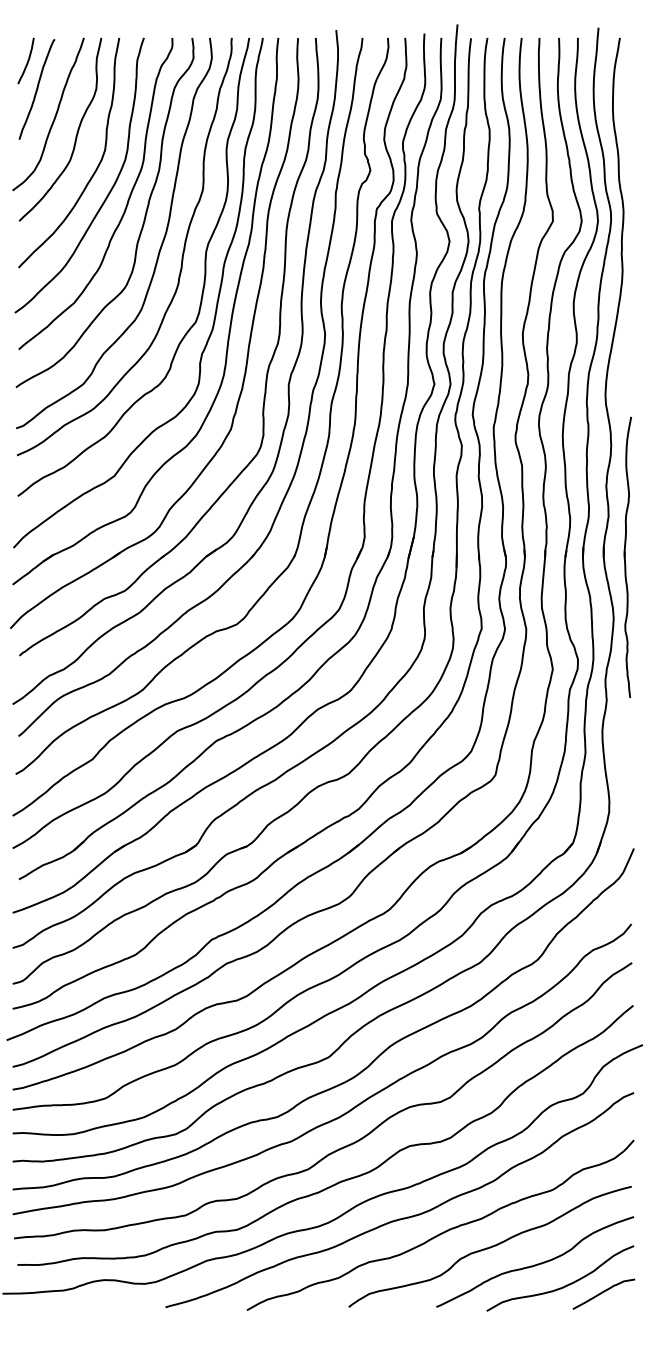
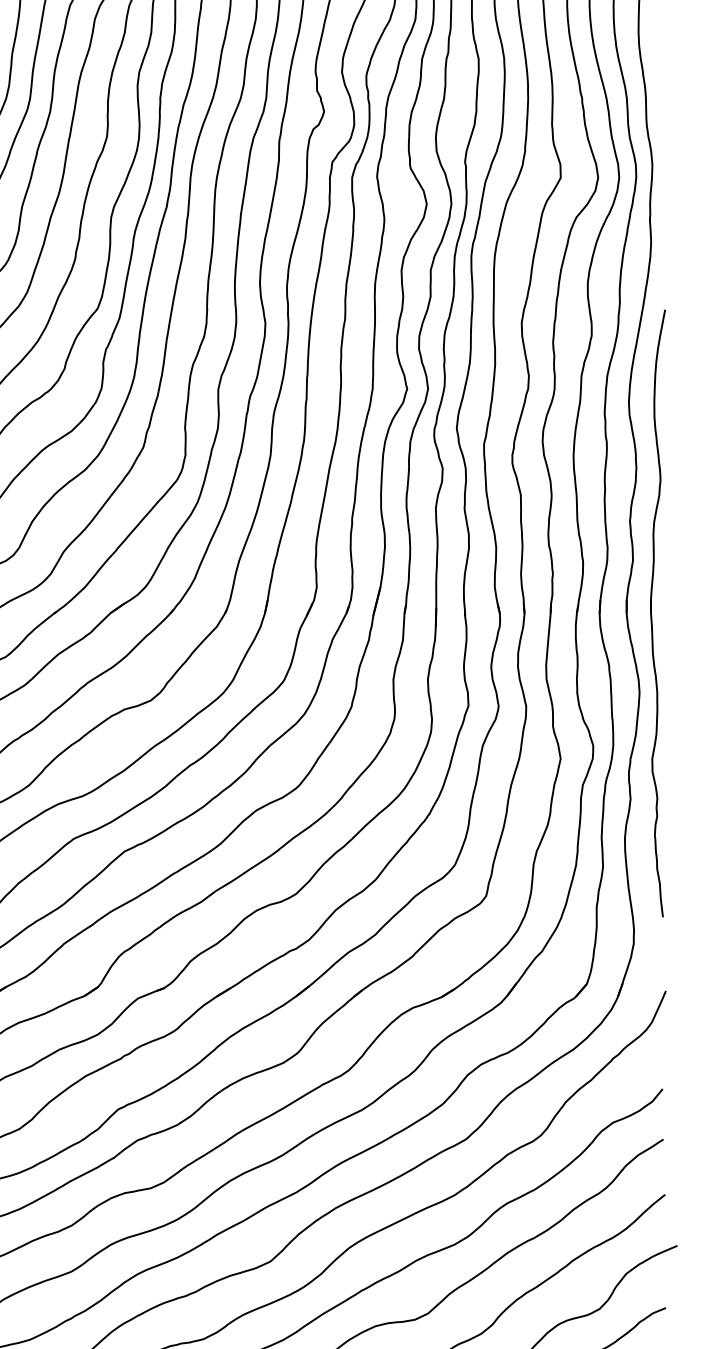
part: (627, 557) -> (657, 613), size x1.67

